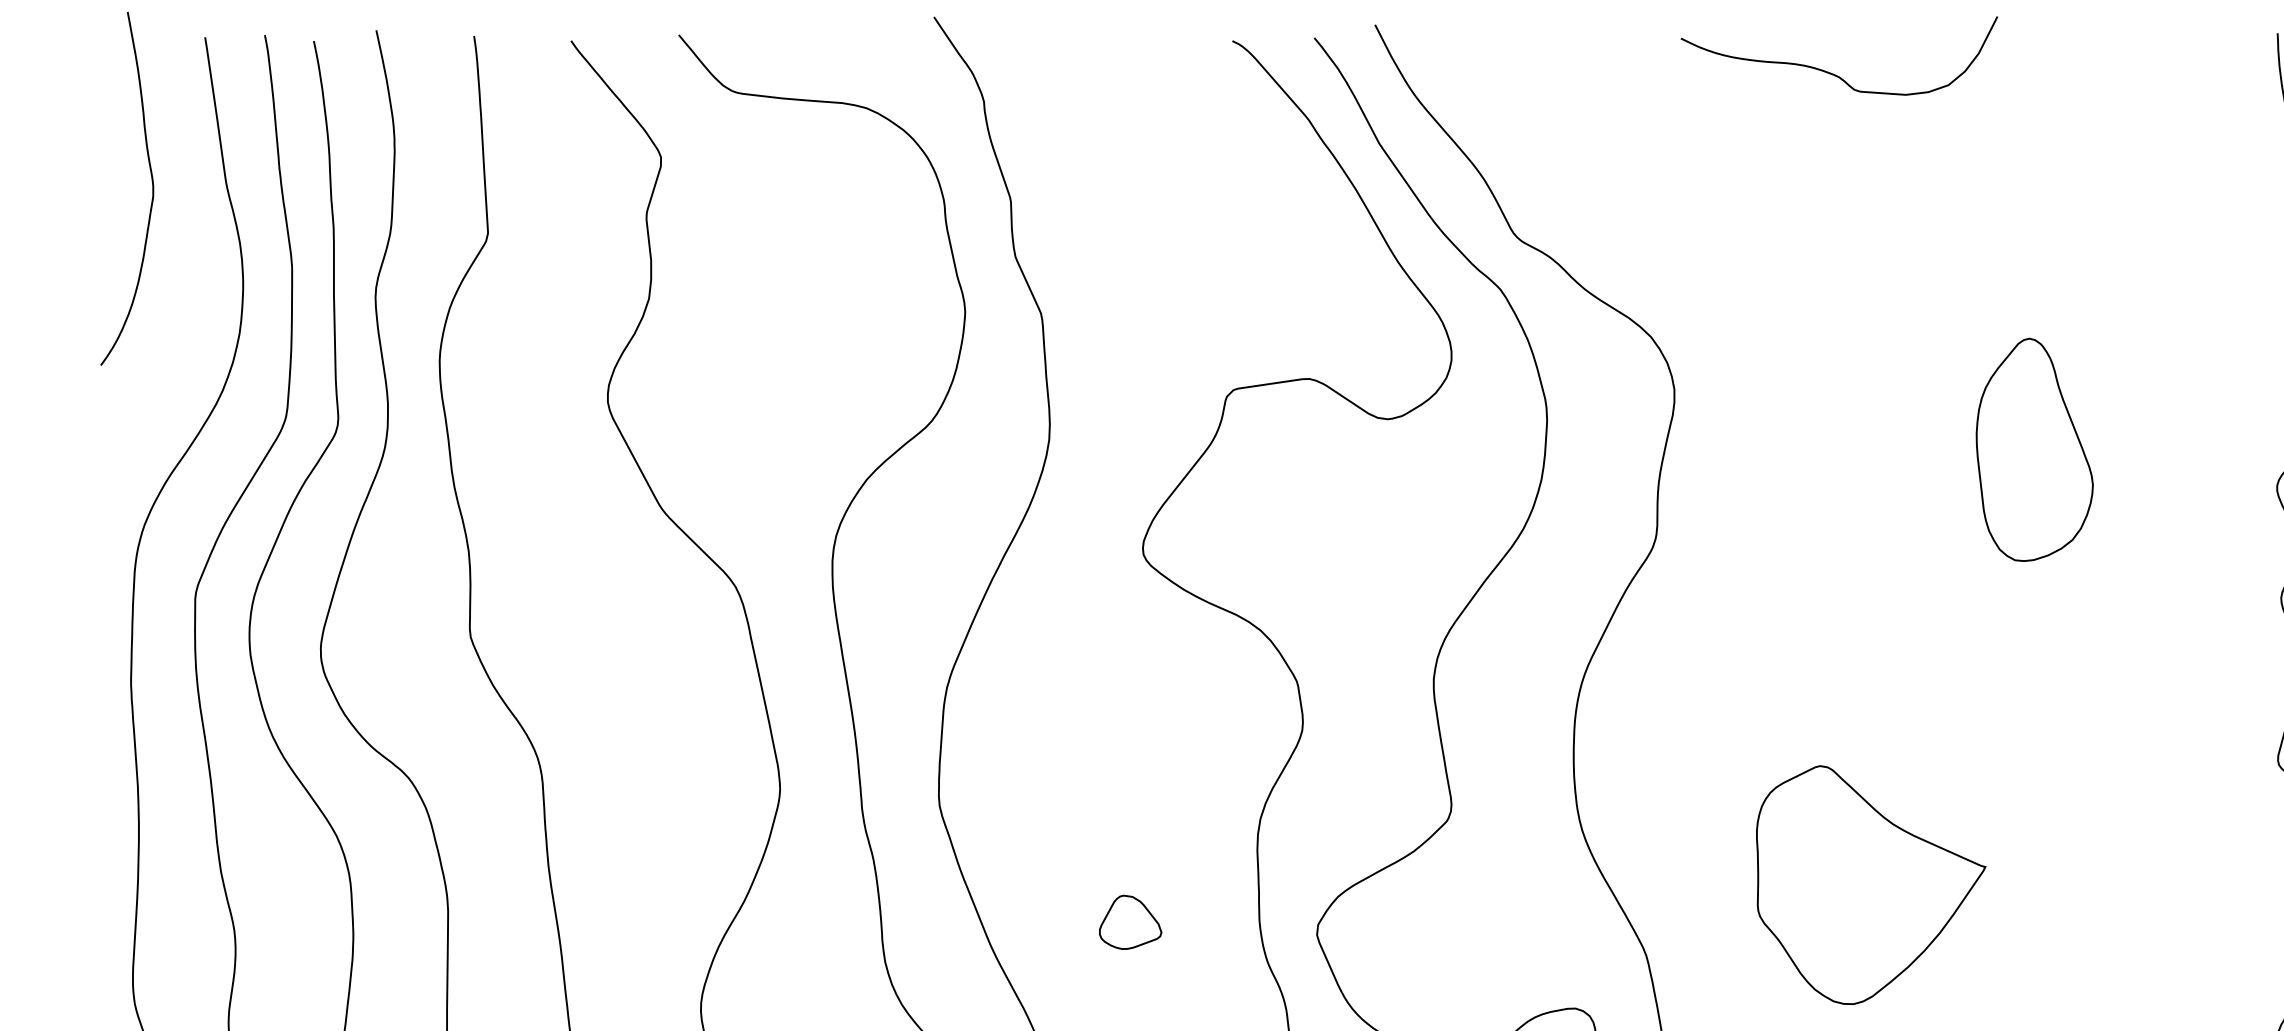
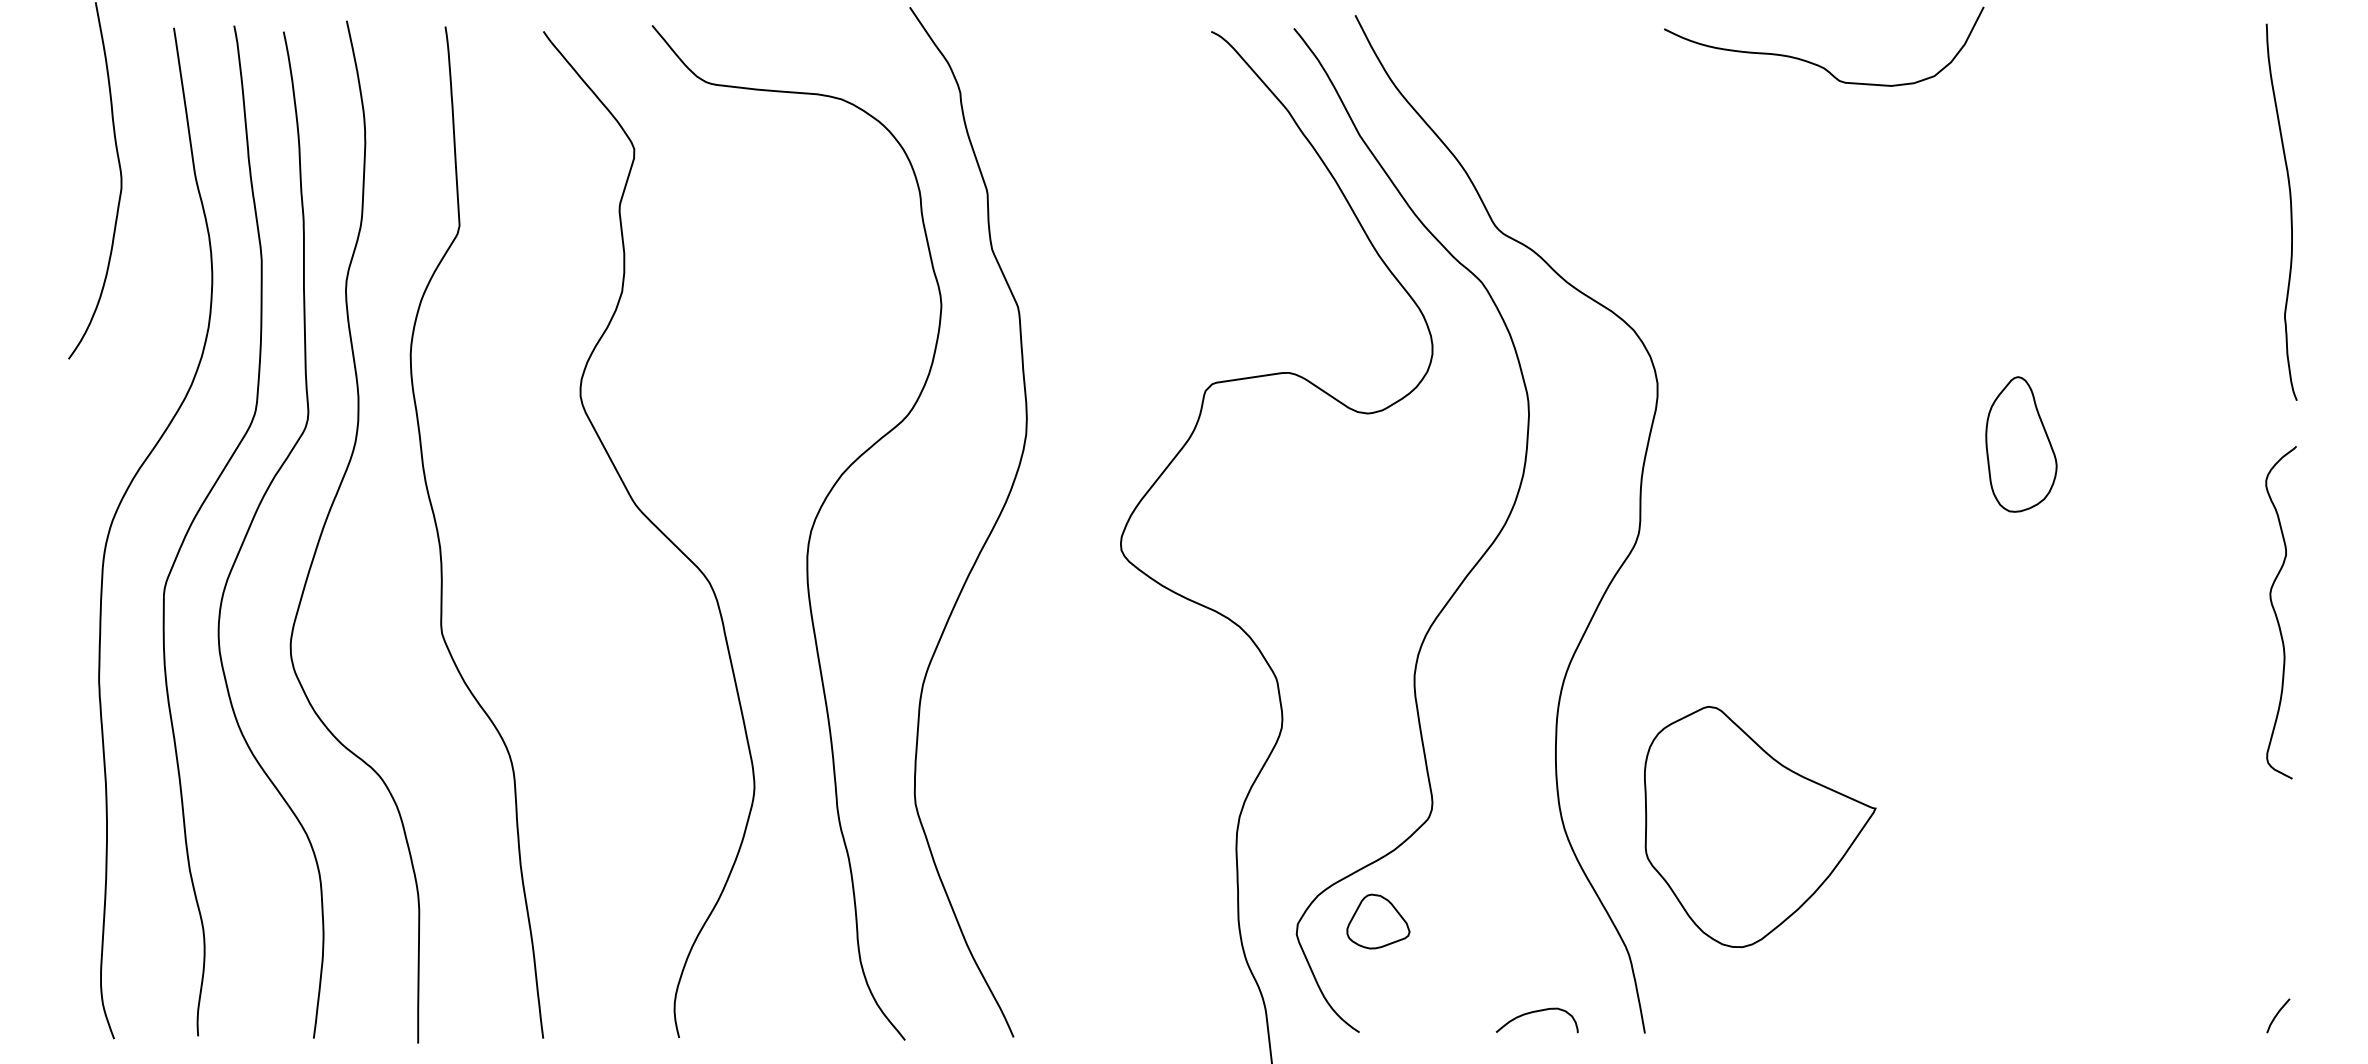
part: (2034, 449) -> (2021, 444), size x0.6
part: (1871, 884) -> (1760, 826), moved
part: (1130, 922) -> (1378, 921), moved

